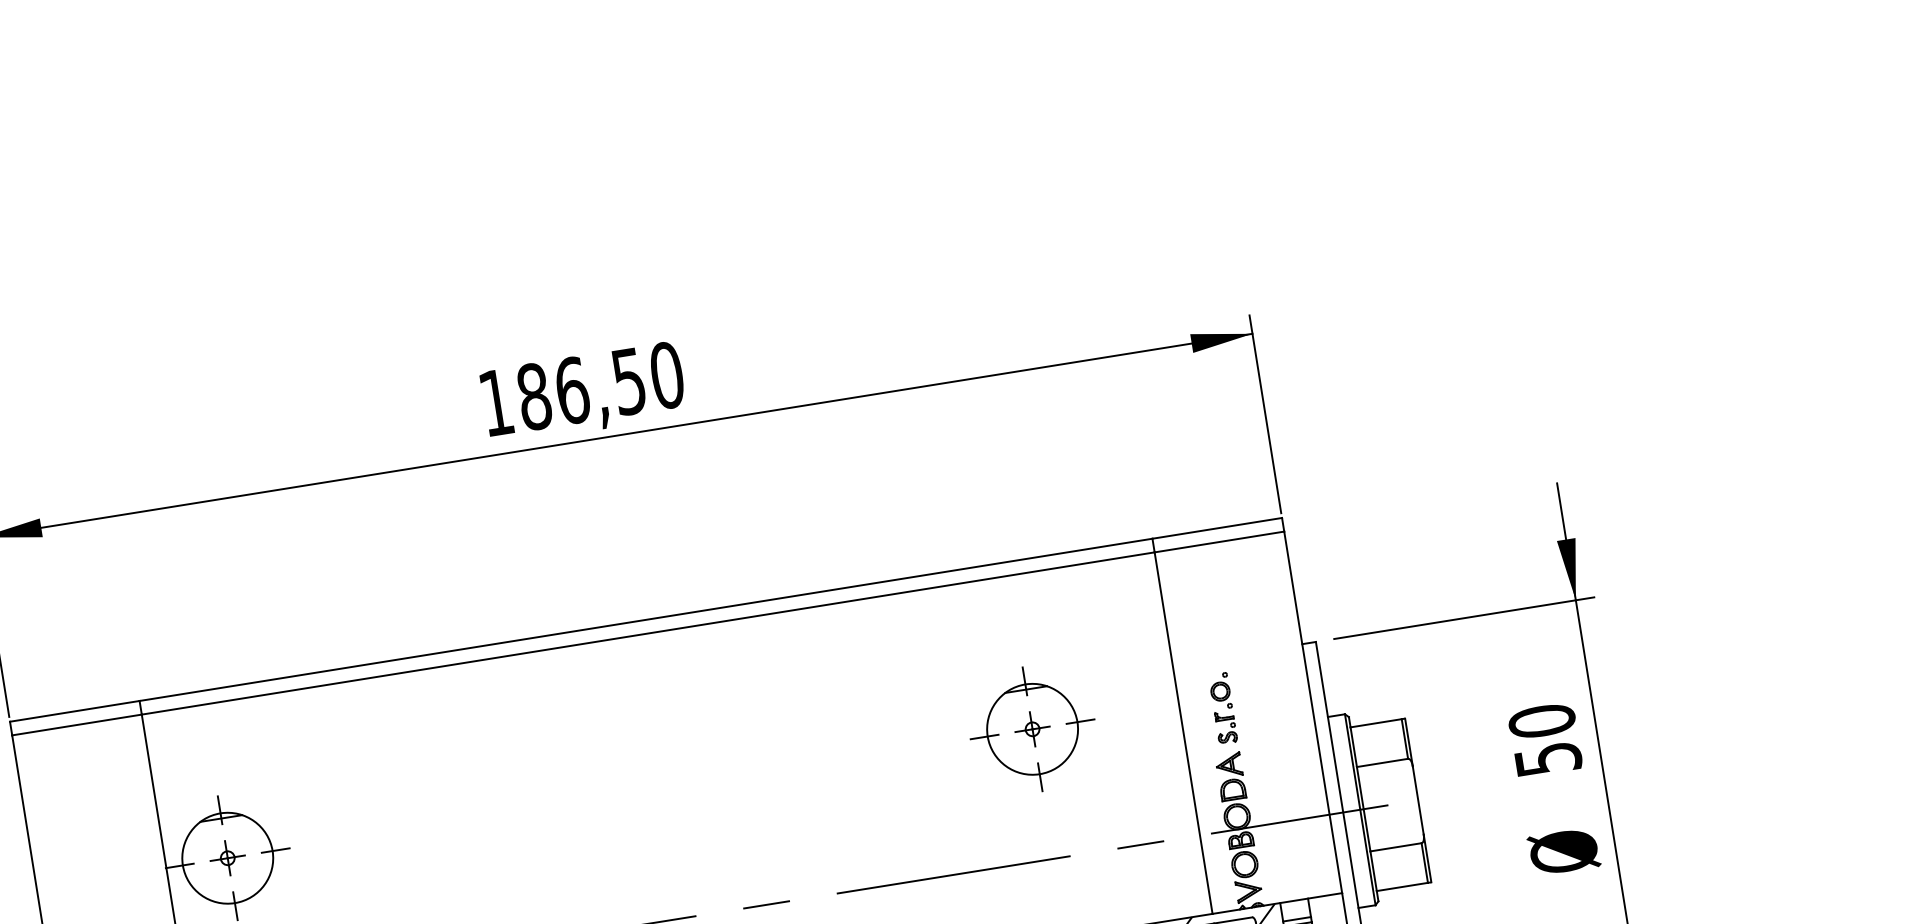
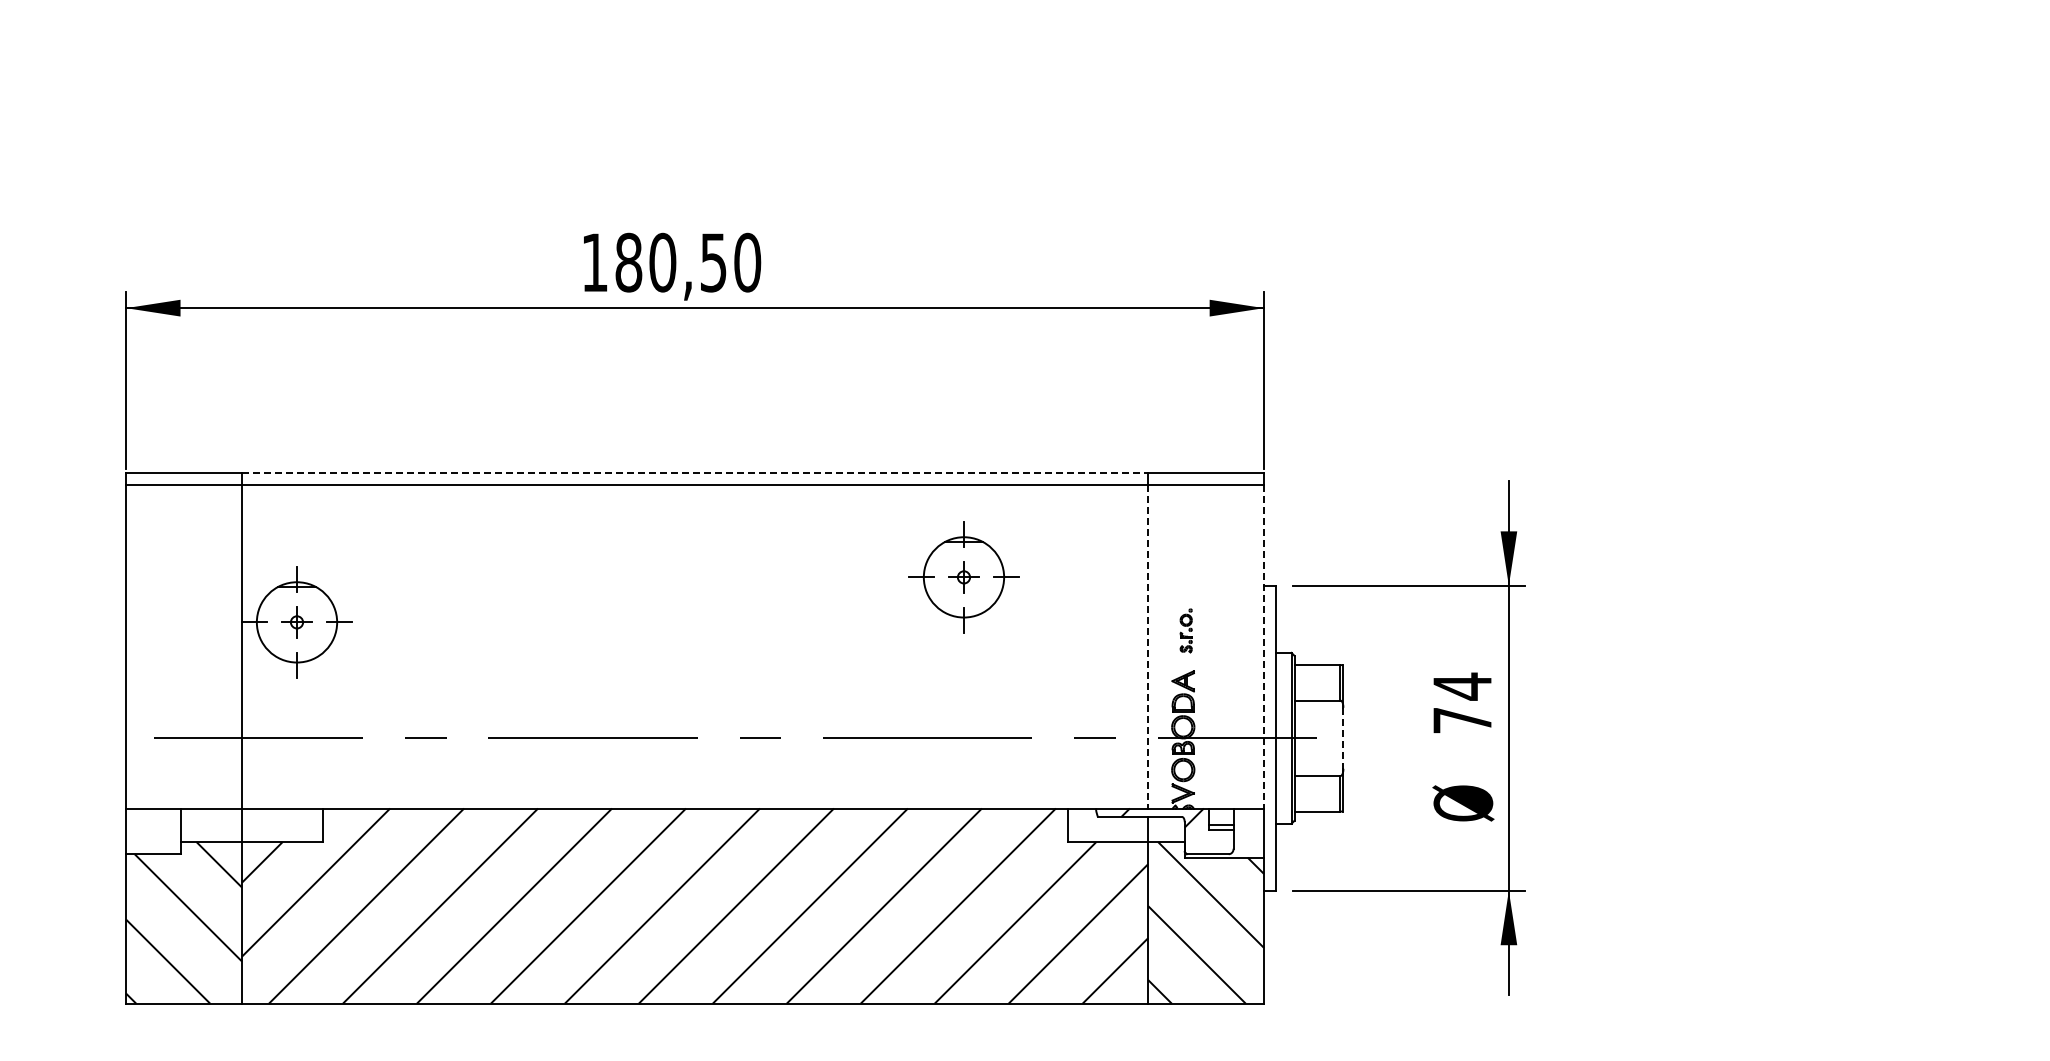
text: (571, 390) -> (662, 262), 186,50 -> 180,50
line: (646, 619) -> (695, 472), solid -> dashed
part: (1223, 708) -> (1186, 630), size x0.7
line: (1313, 711) -> (1264, 646), solid -> dashed
part: (1032, 729) -> (963, 577), moved
line: (1183, 732) -> (1148, 646), solid -> dashed
text: (1544, 739) -> (1462, 702), 50 -> 74
line: (1418, 800) -> (1343, 738), solid -> dashed

